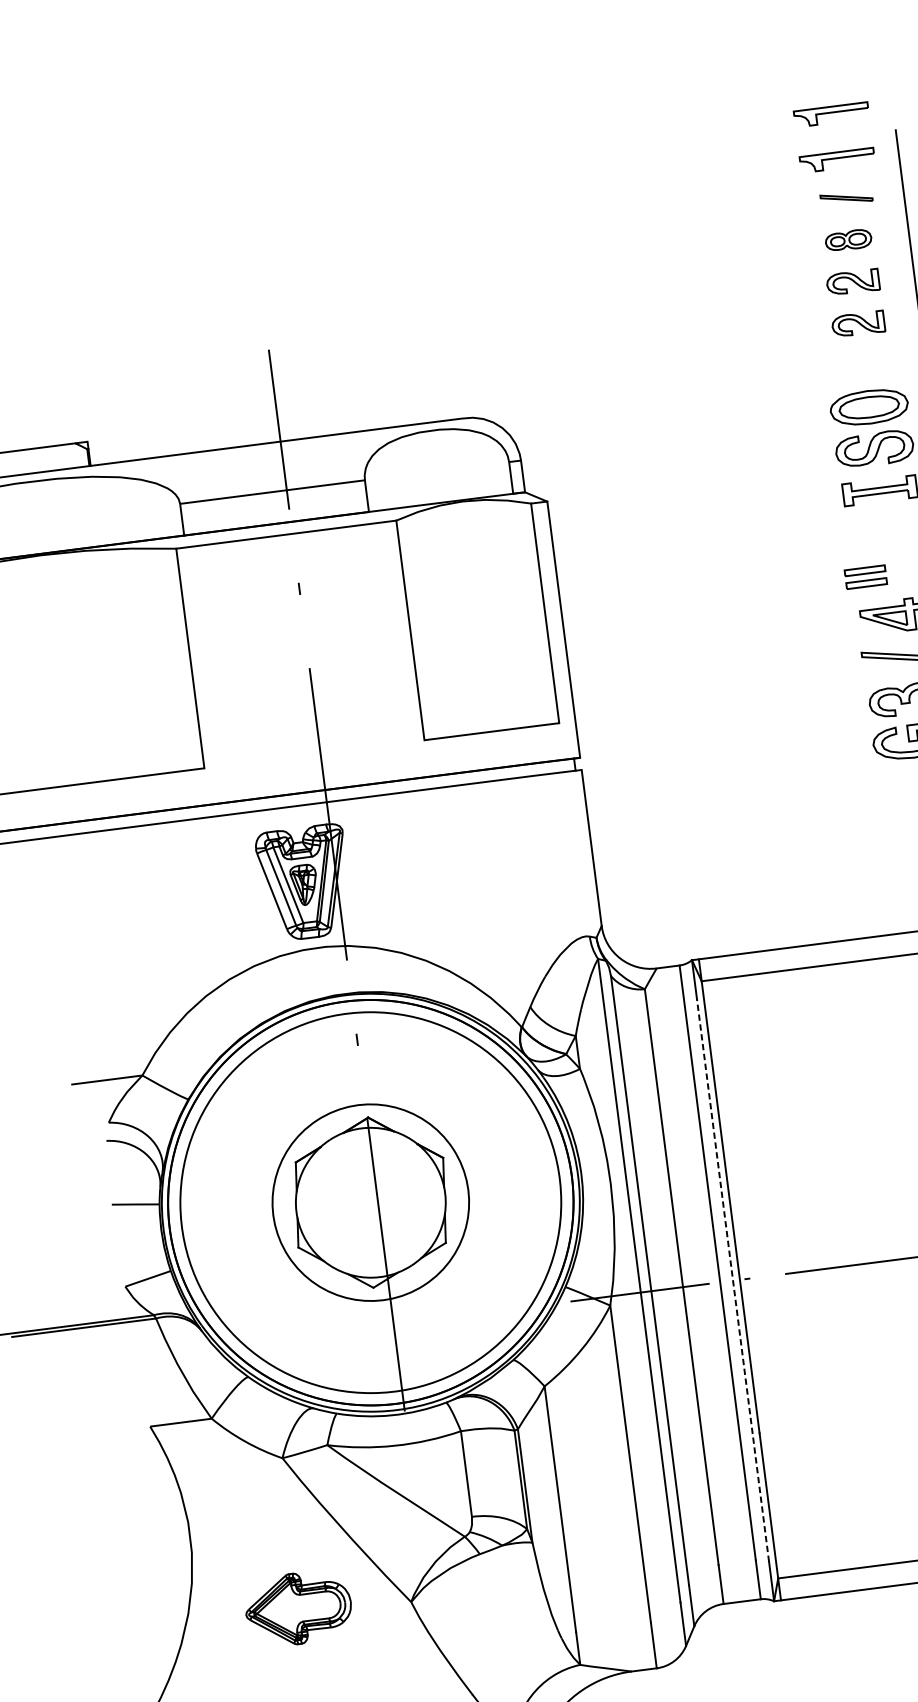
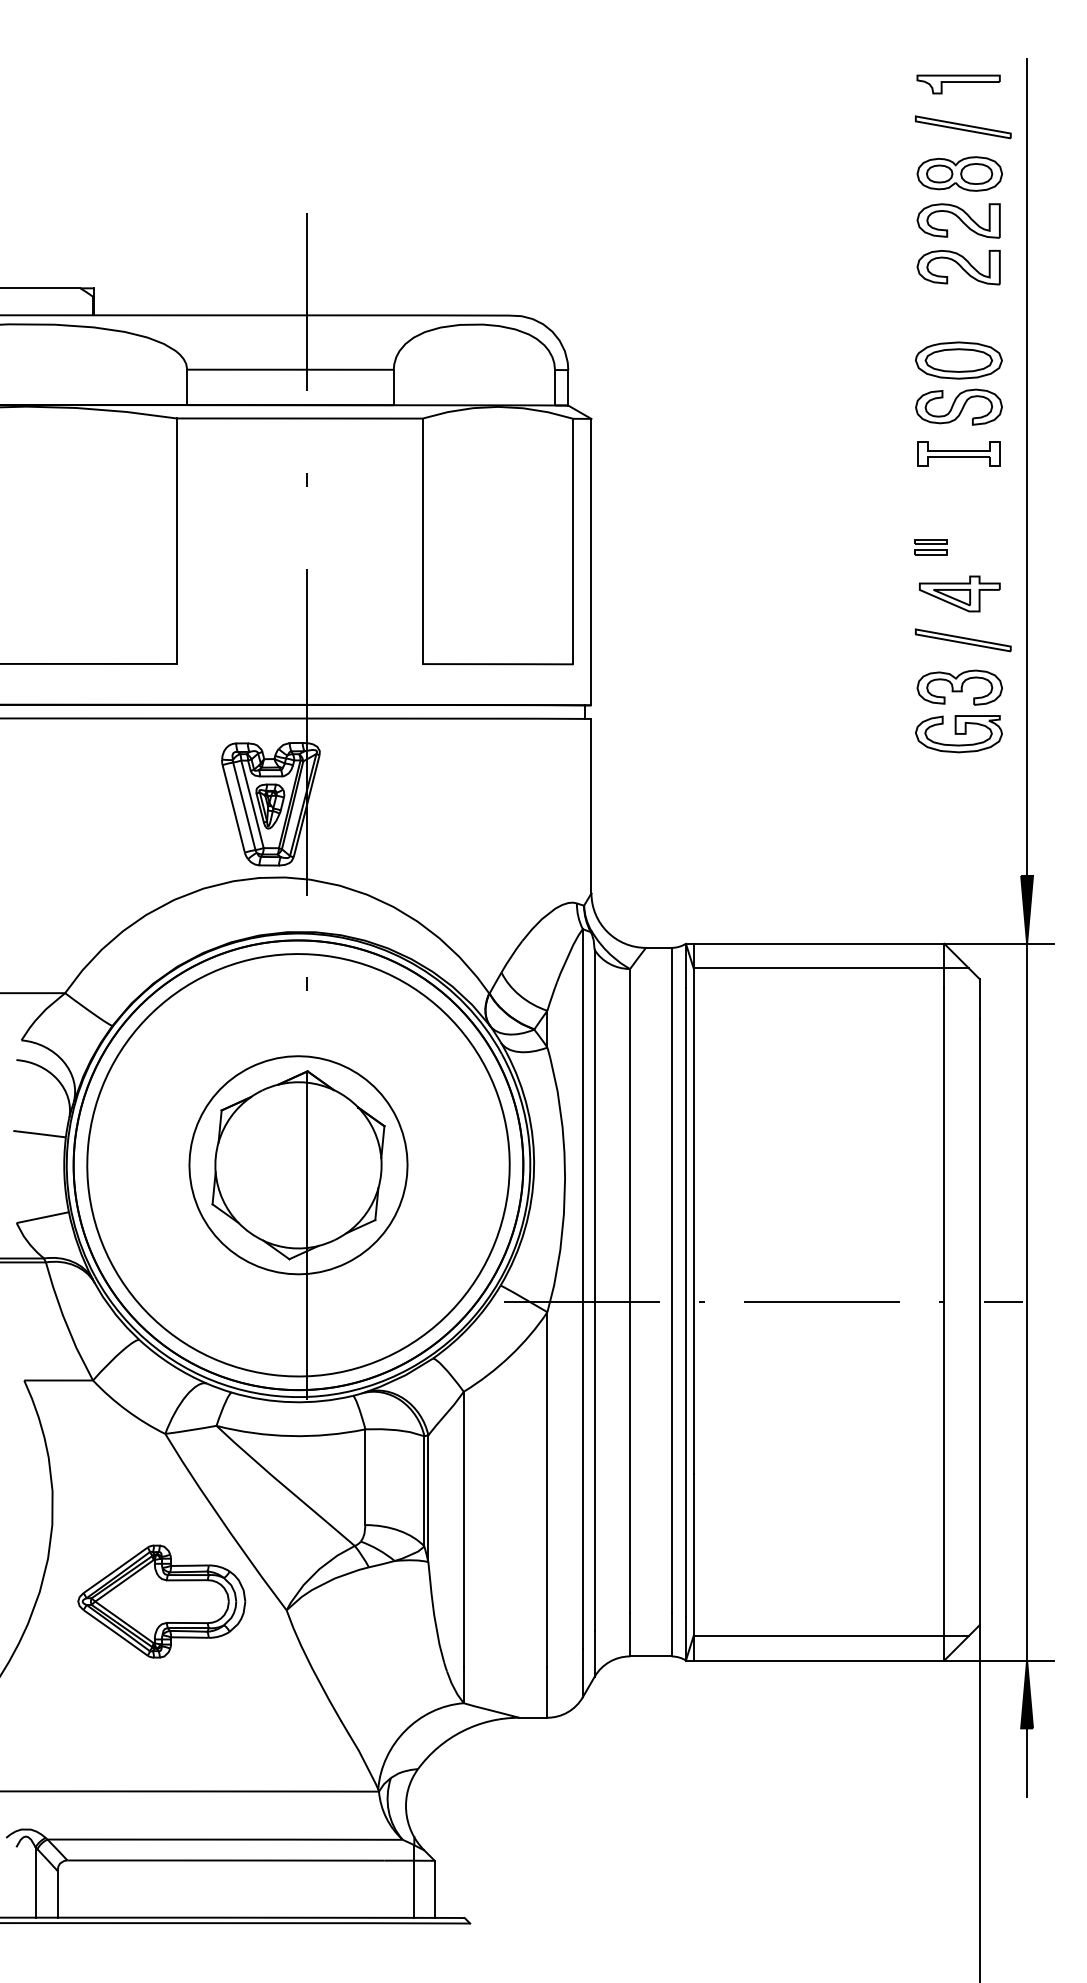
part: (831, 114) -> (958, 33), removed
part: (846, 198) -> (963, 127), size x1.67
part: (848, 239) -> (959, 173), size x1.67
part: (852, 282) -> (958, 220), size x1.43
part: (858, 324) -> (958, 267), size x1.43
part: (865, 577) -> (930, 547), size x0.71
line: (732, 1280) -> (685, 1301), dashed -> solid
part: (298, 1608) -> (161, 1601), size x1.43

